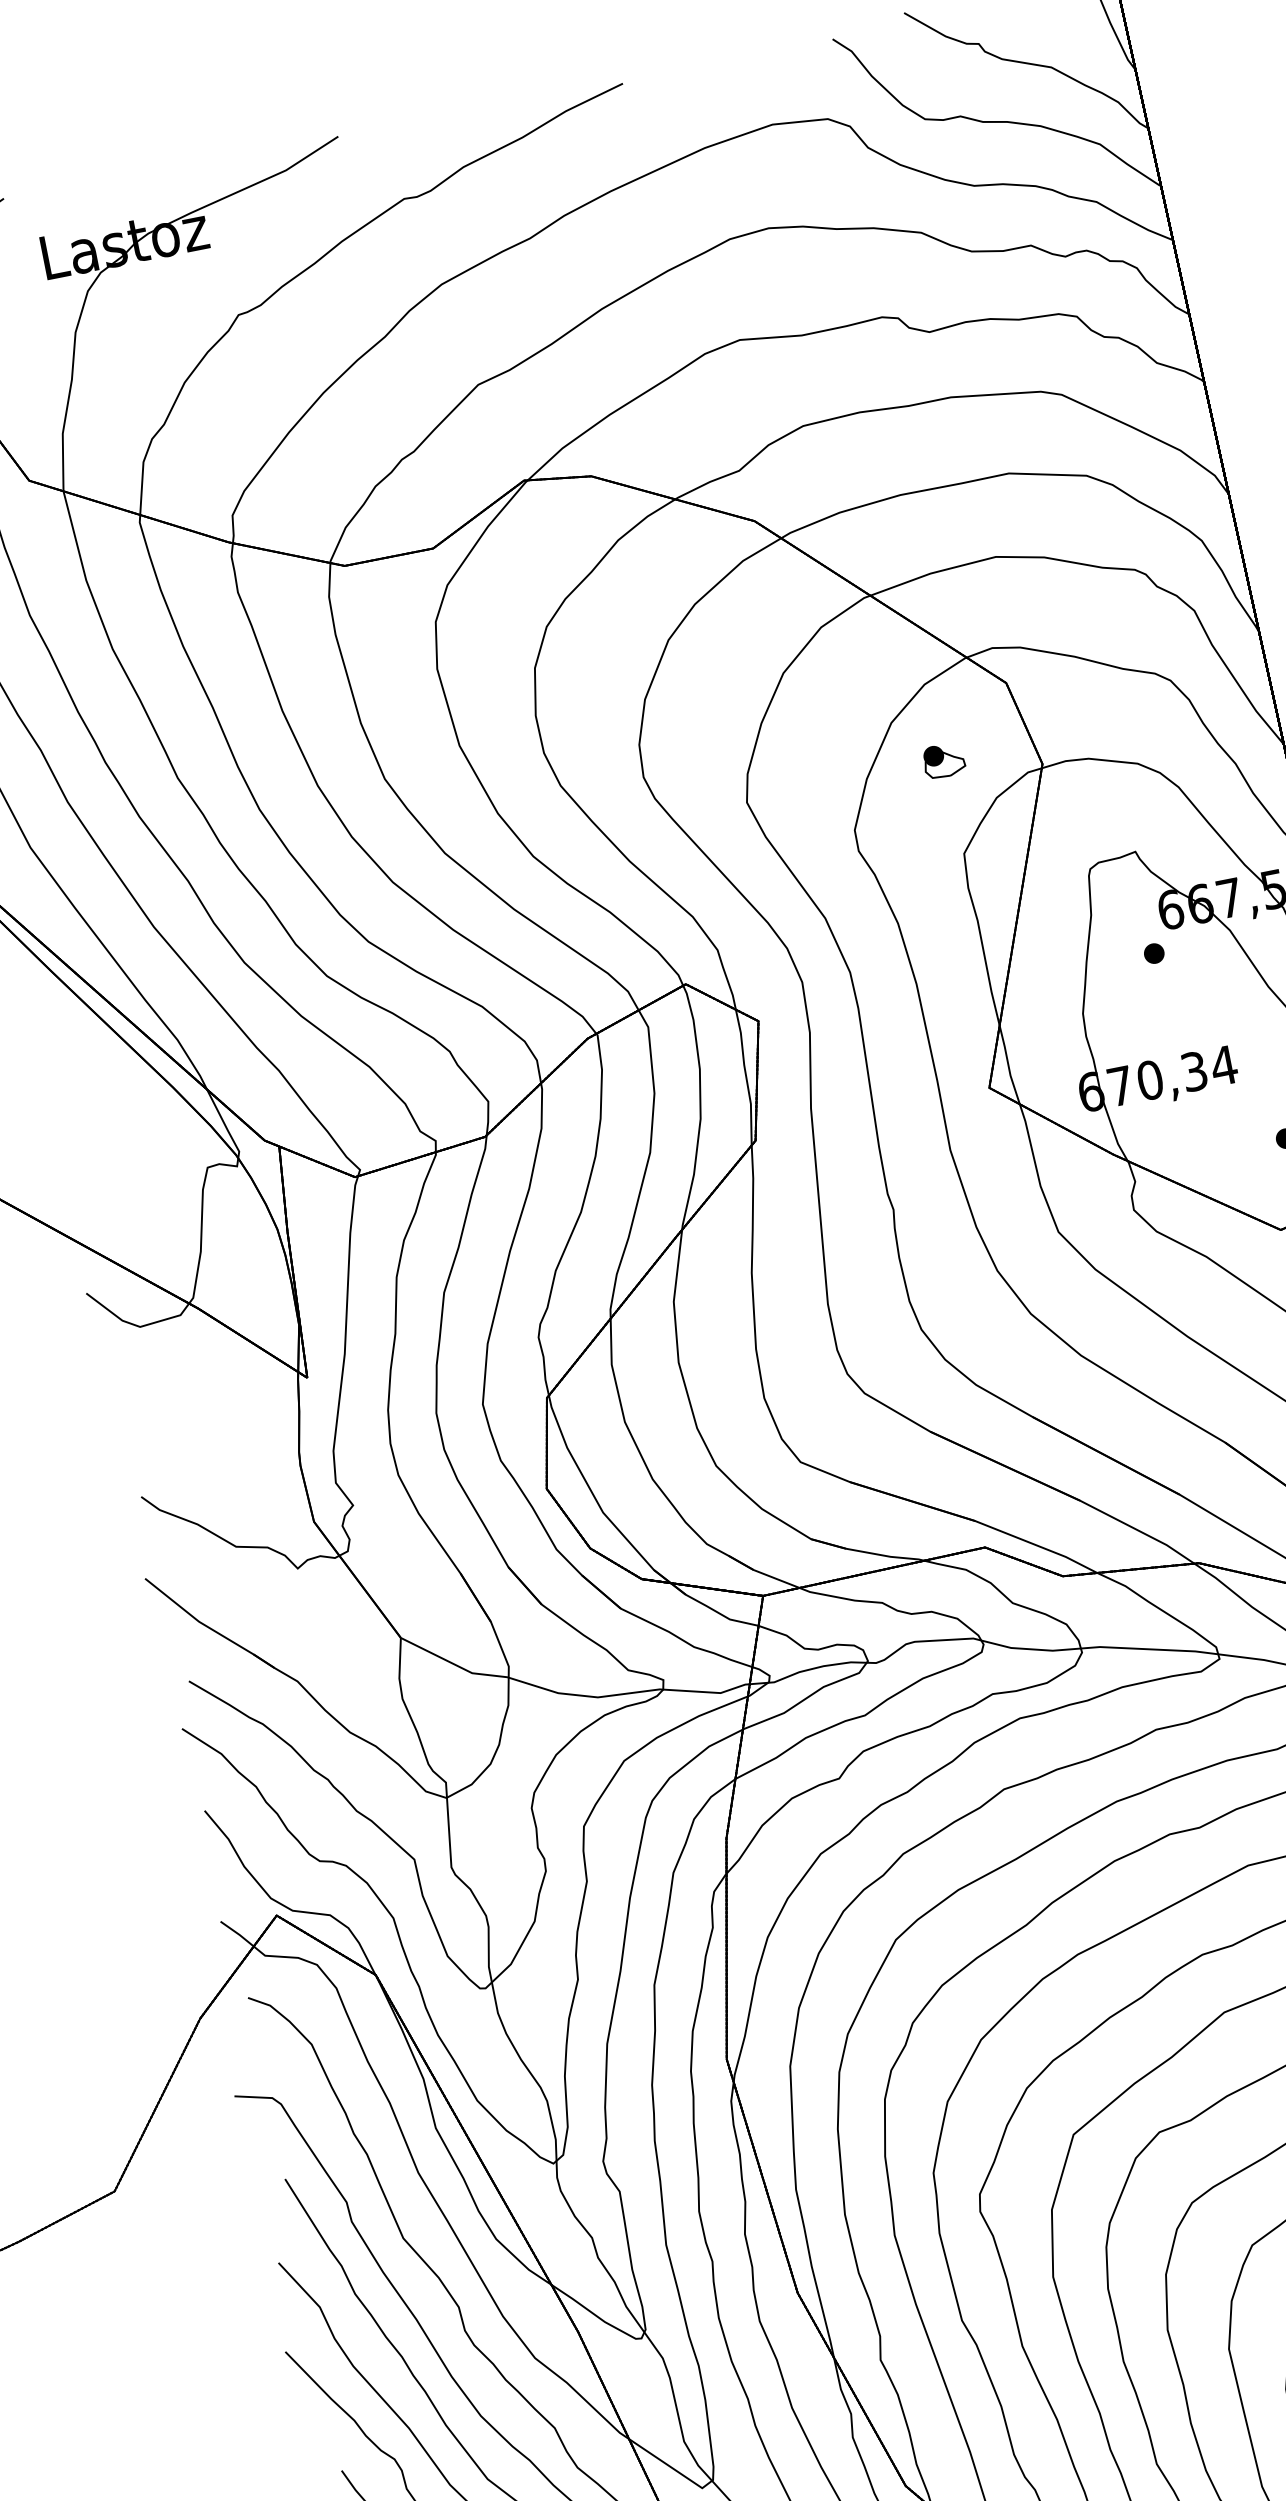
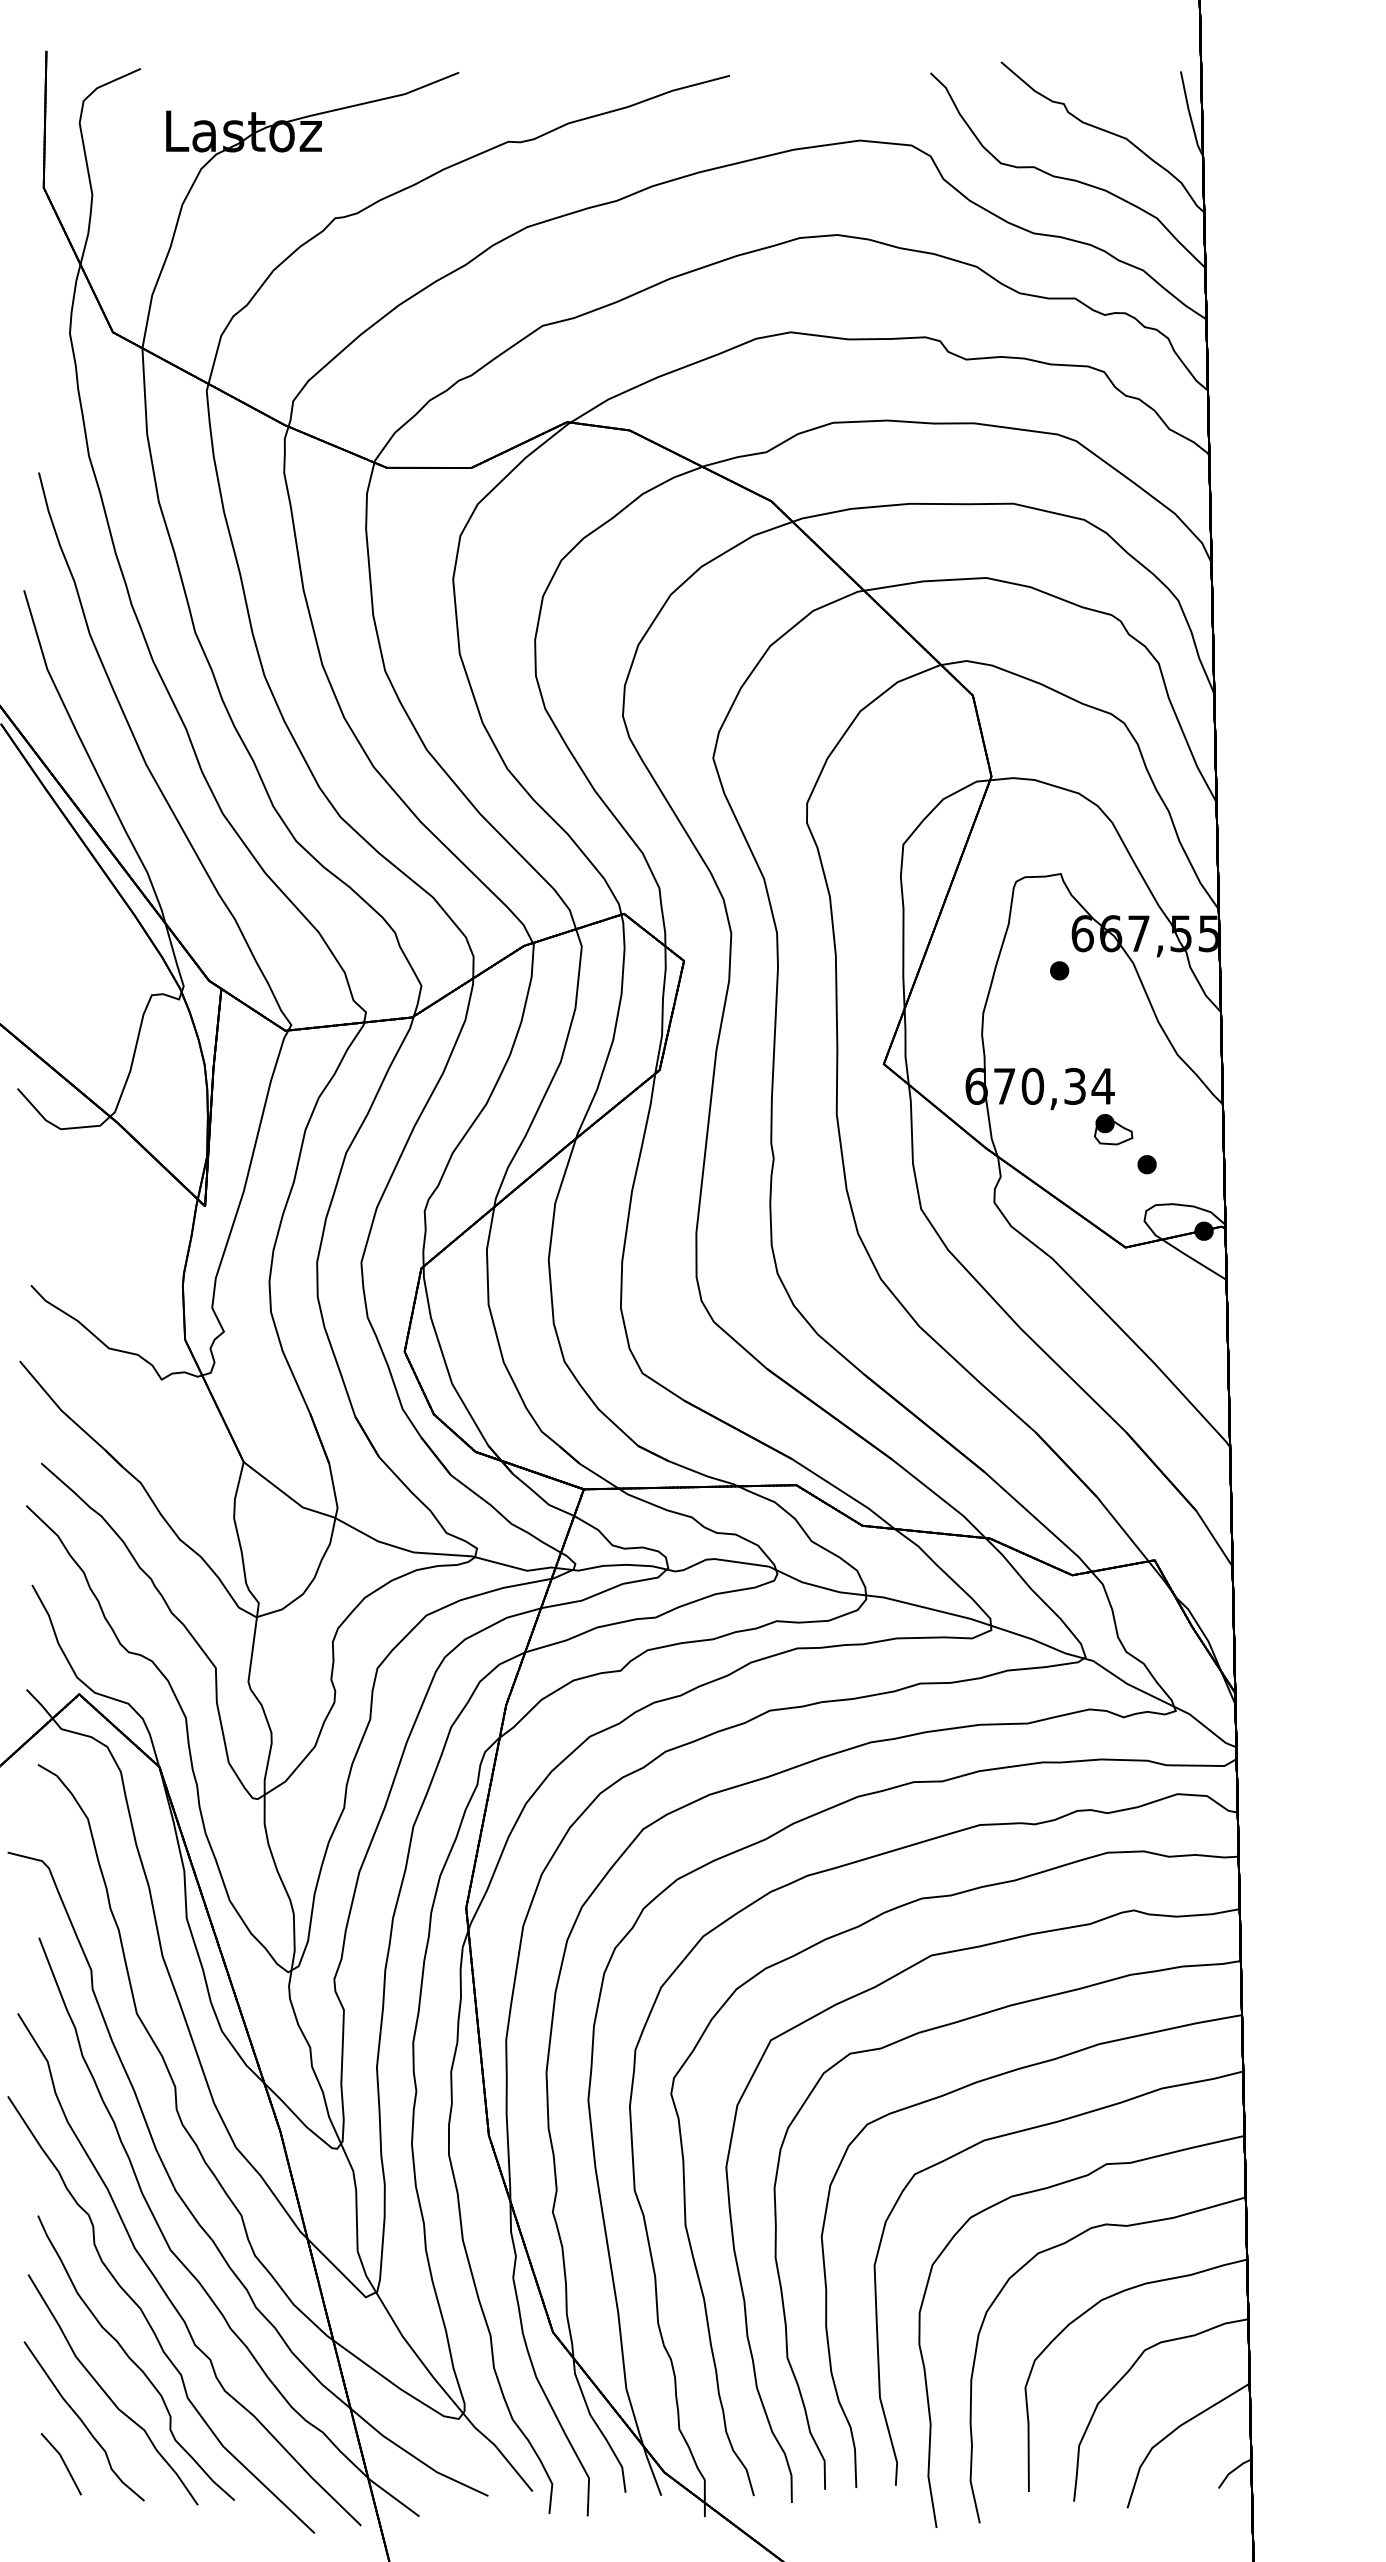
part: (943, 760) -> (1113, 1129), moved

